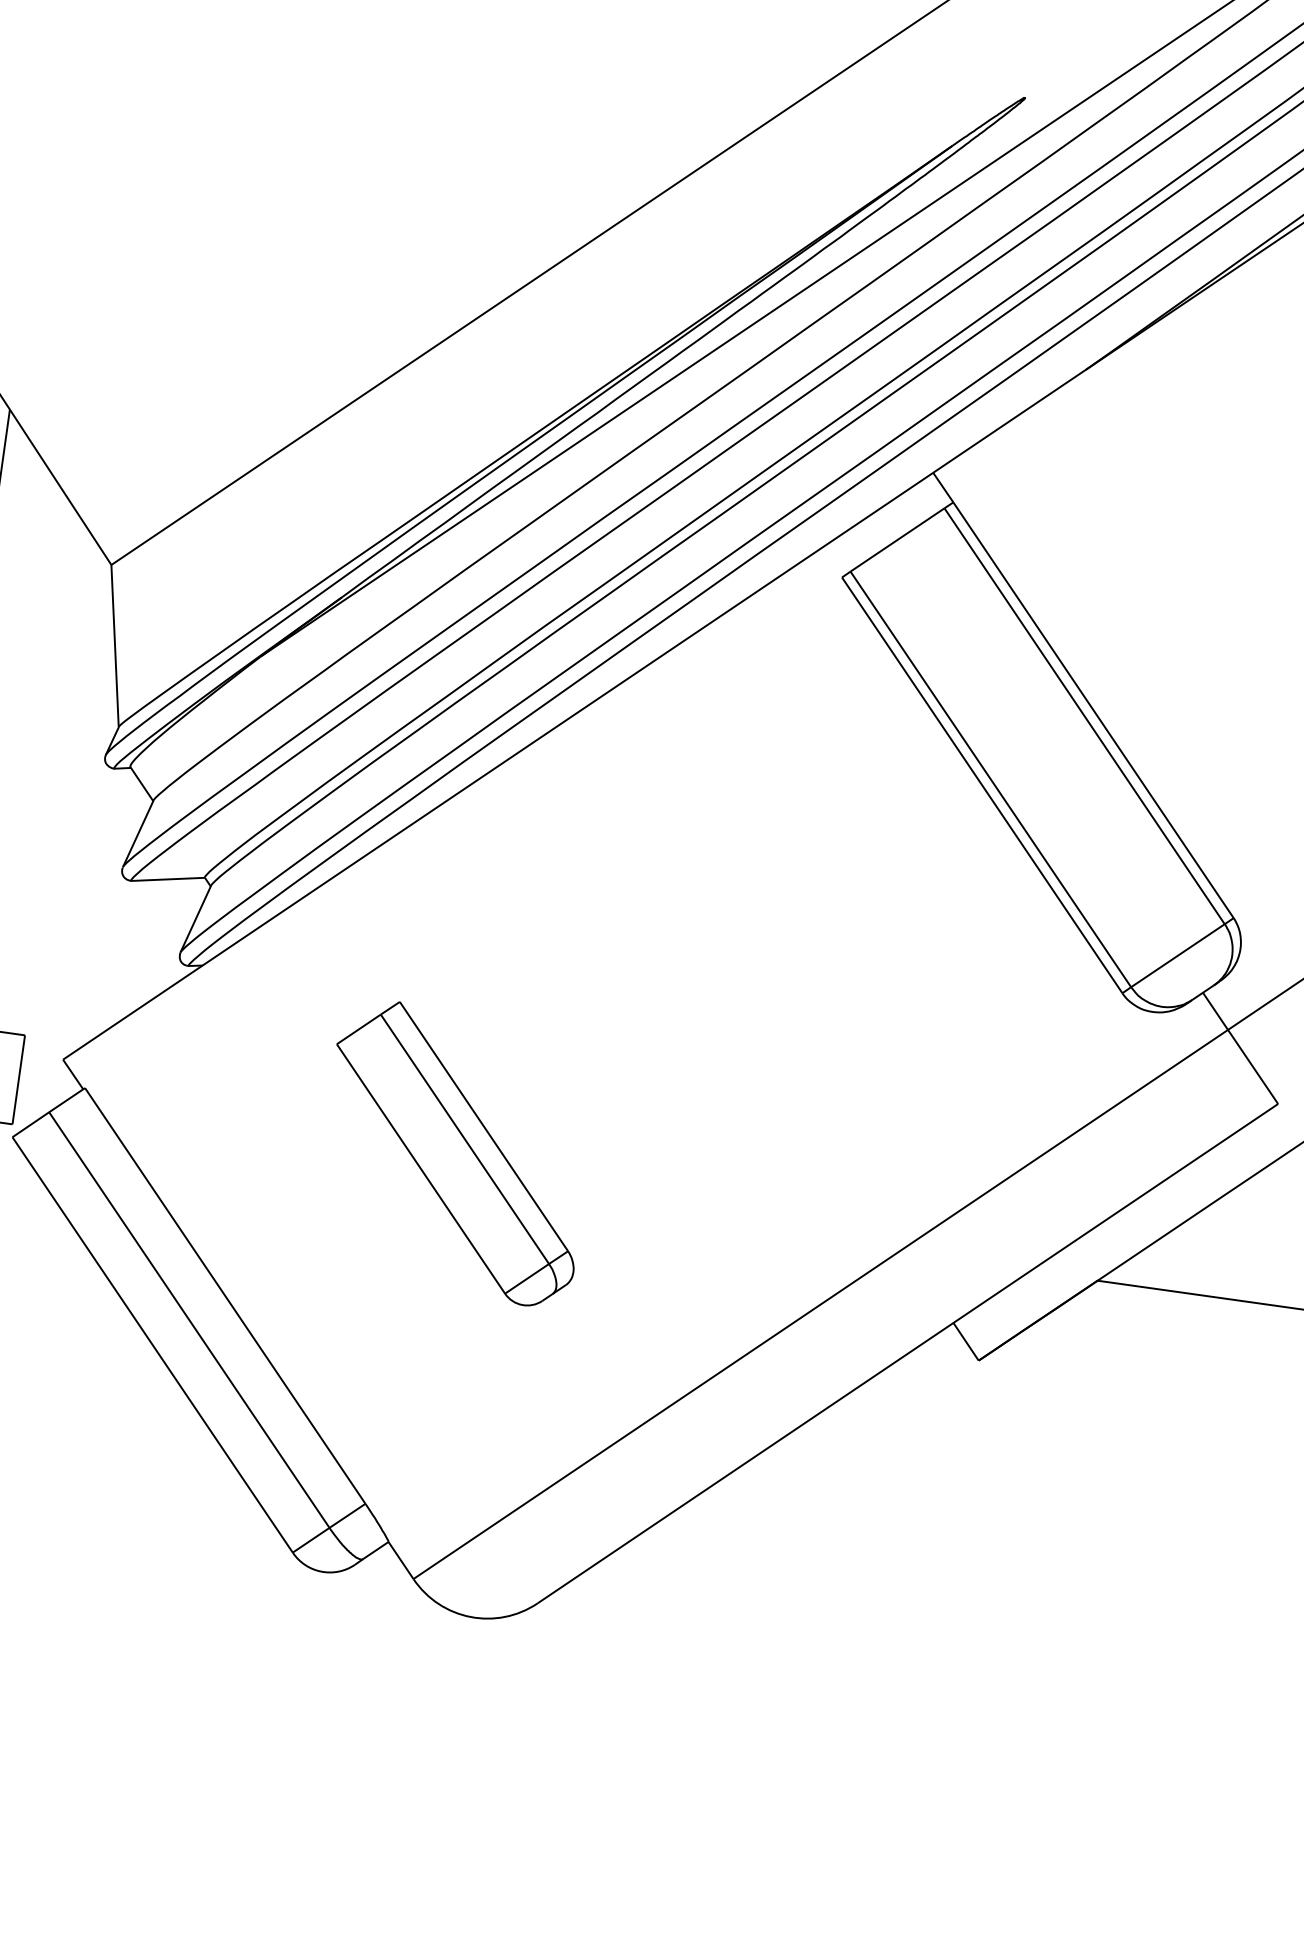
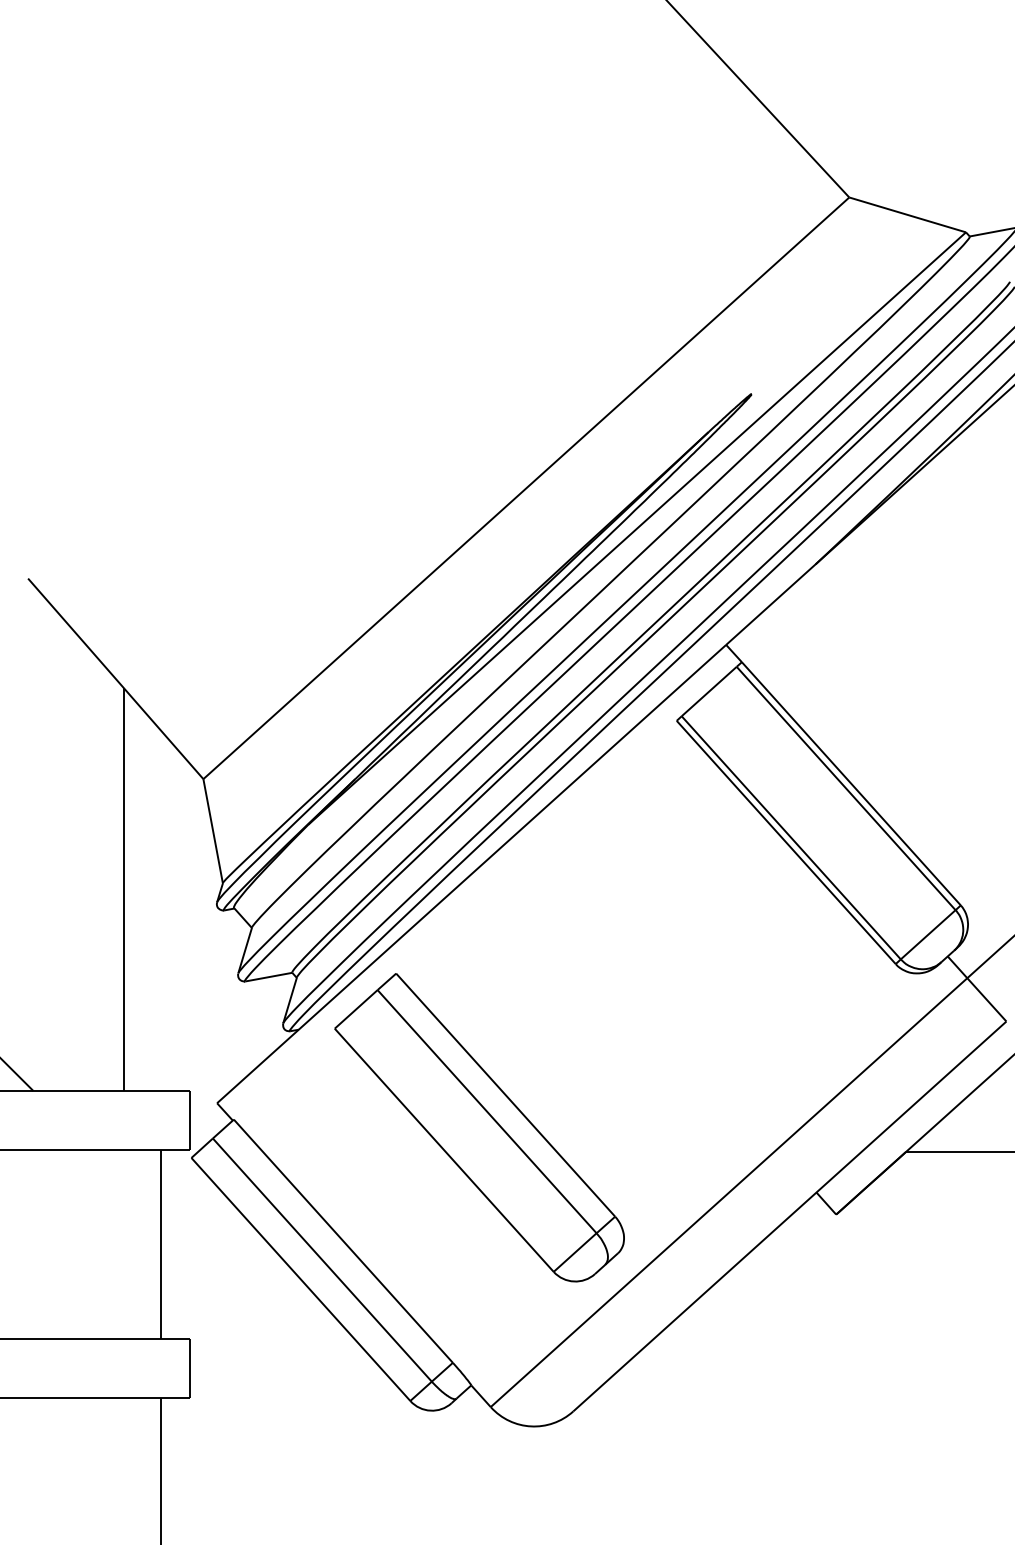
part: (456, 1152) -> (479, 1127), size x1.67

